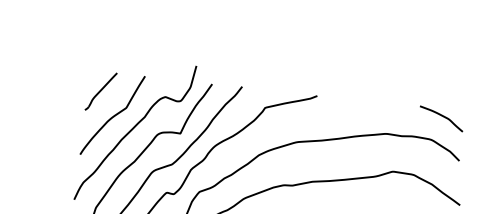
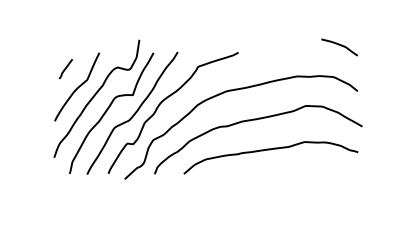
part: (100, 90) -> (65, 68), size x0.6
curve: (441, 116) -> (339, 45), moved

